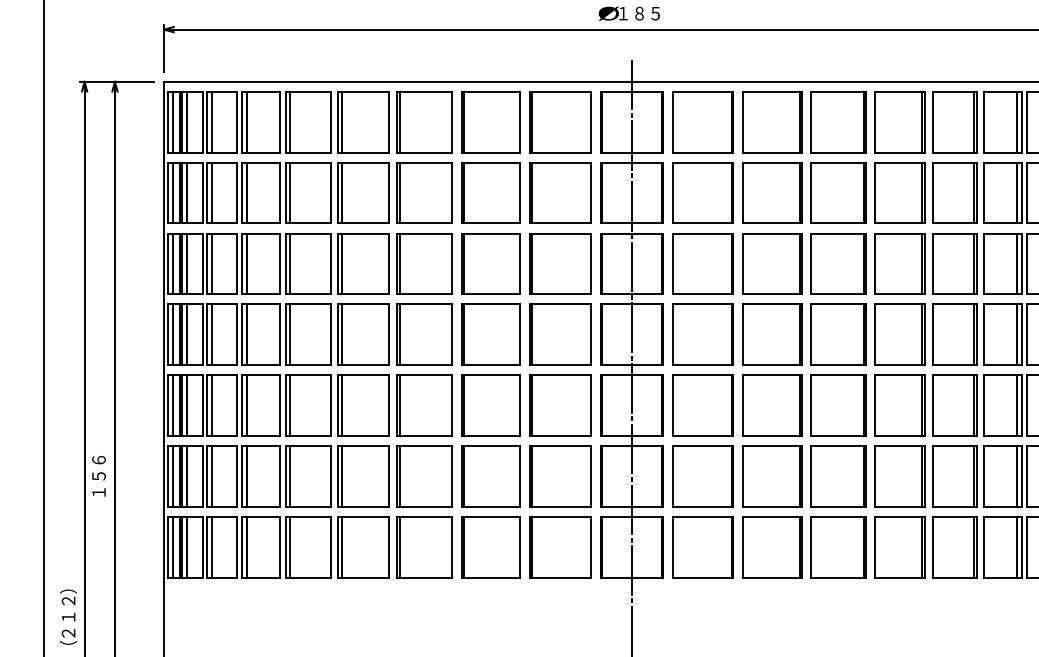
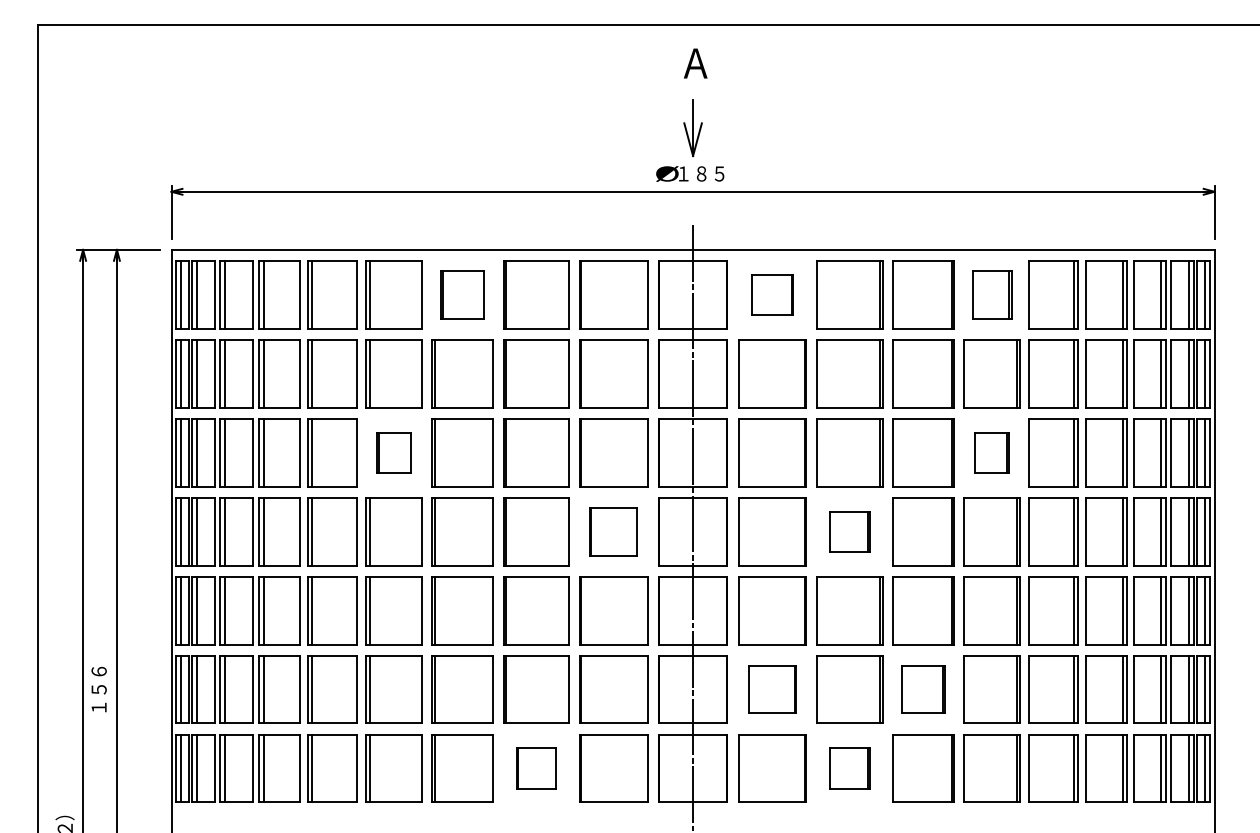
part: (425, 121) -> (462, 294), size x0.7
part: (703, 121) -> (772, 294), size x0.6
part: (899, 121) -> (991, 294), size x0.7
part: (363, 263) -> (393, 452), size x0.6
part: (899, 263) -> (991, 452), size x0.6
part: (560, 334) -> (613, 531), size x0.7
part: (772, 334) -> (849, 531), size x0.6
part: (703, 476) -> (772, 689), size x0.7
part: (838, 476) -> (923, 689), size x0.7
part: (491, 547) -> (536, 768), size x0.6
part: (772, 547) -> (849, 768), size x0.6

